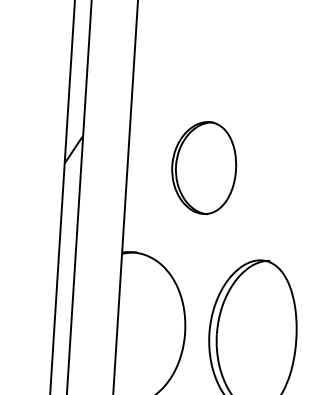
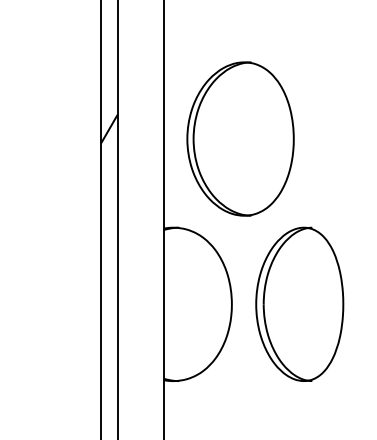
part: (204, 167) -> (240, 138), size x1.67

